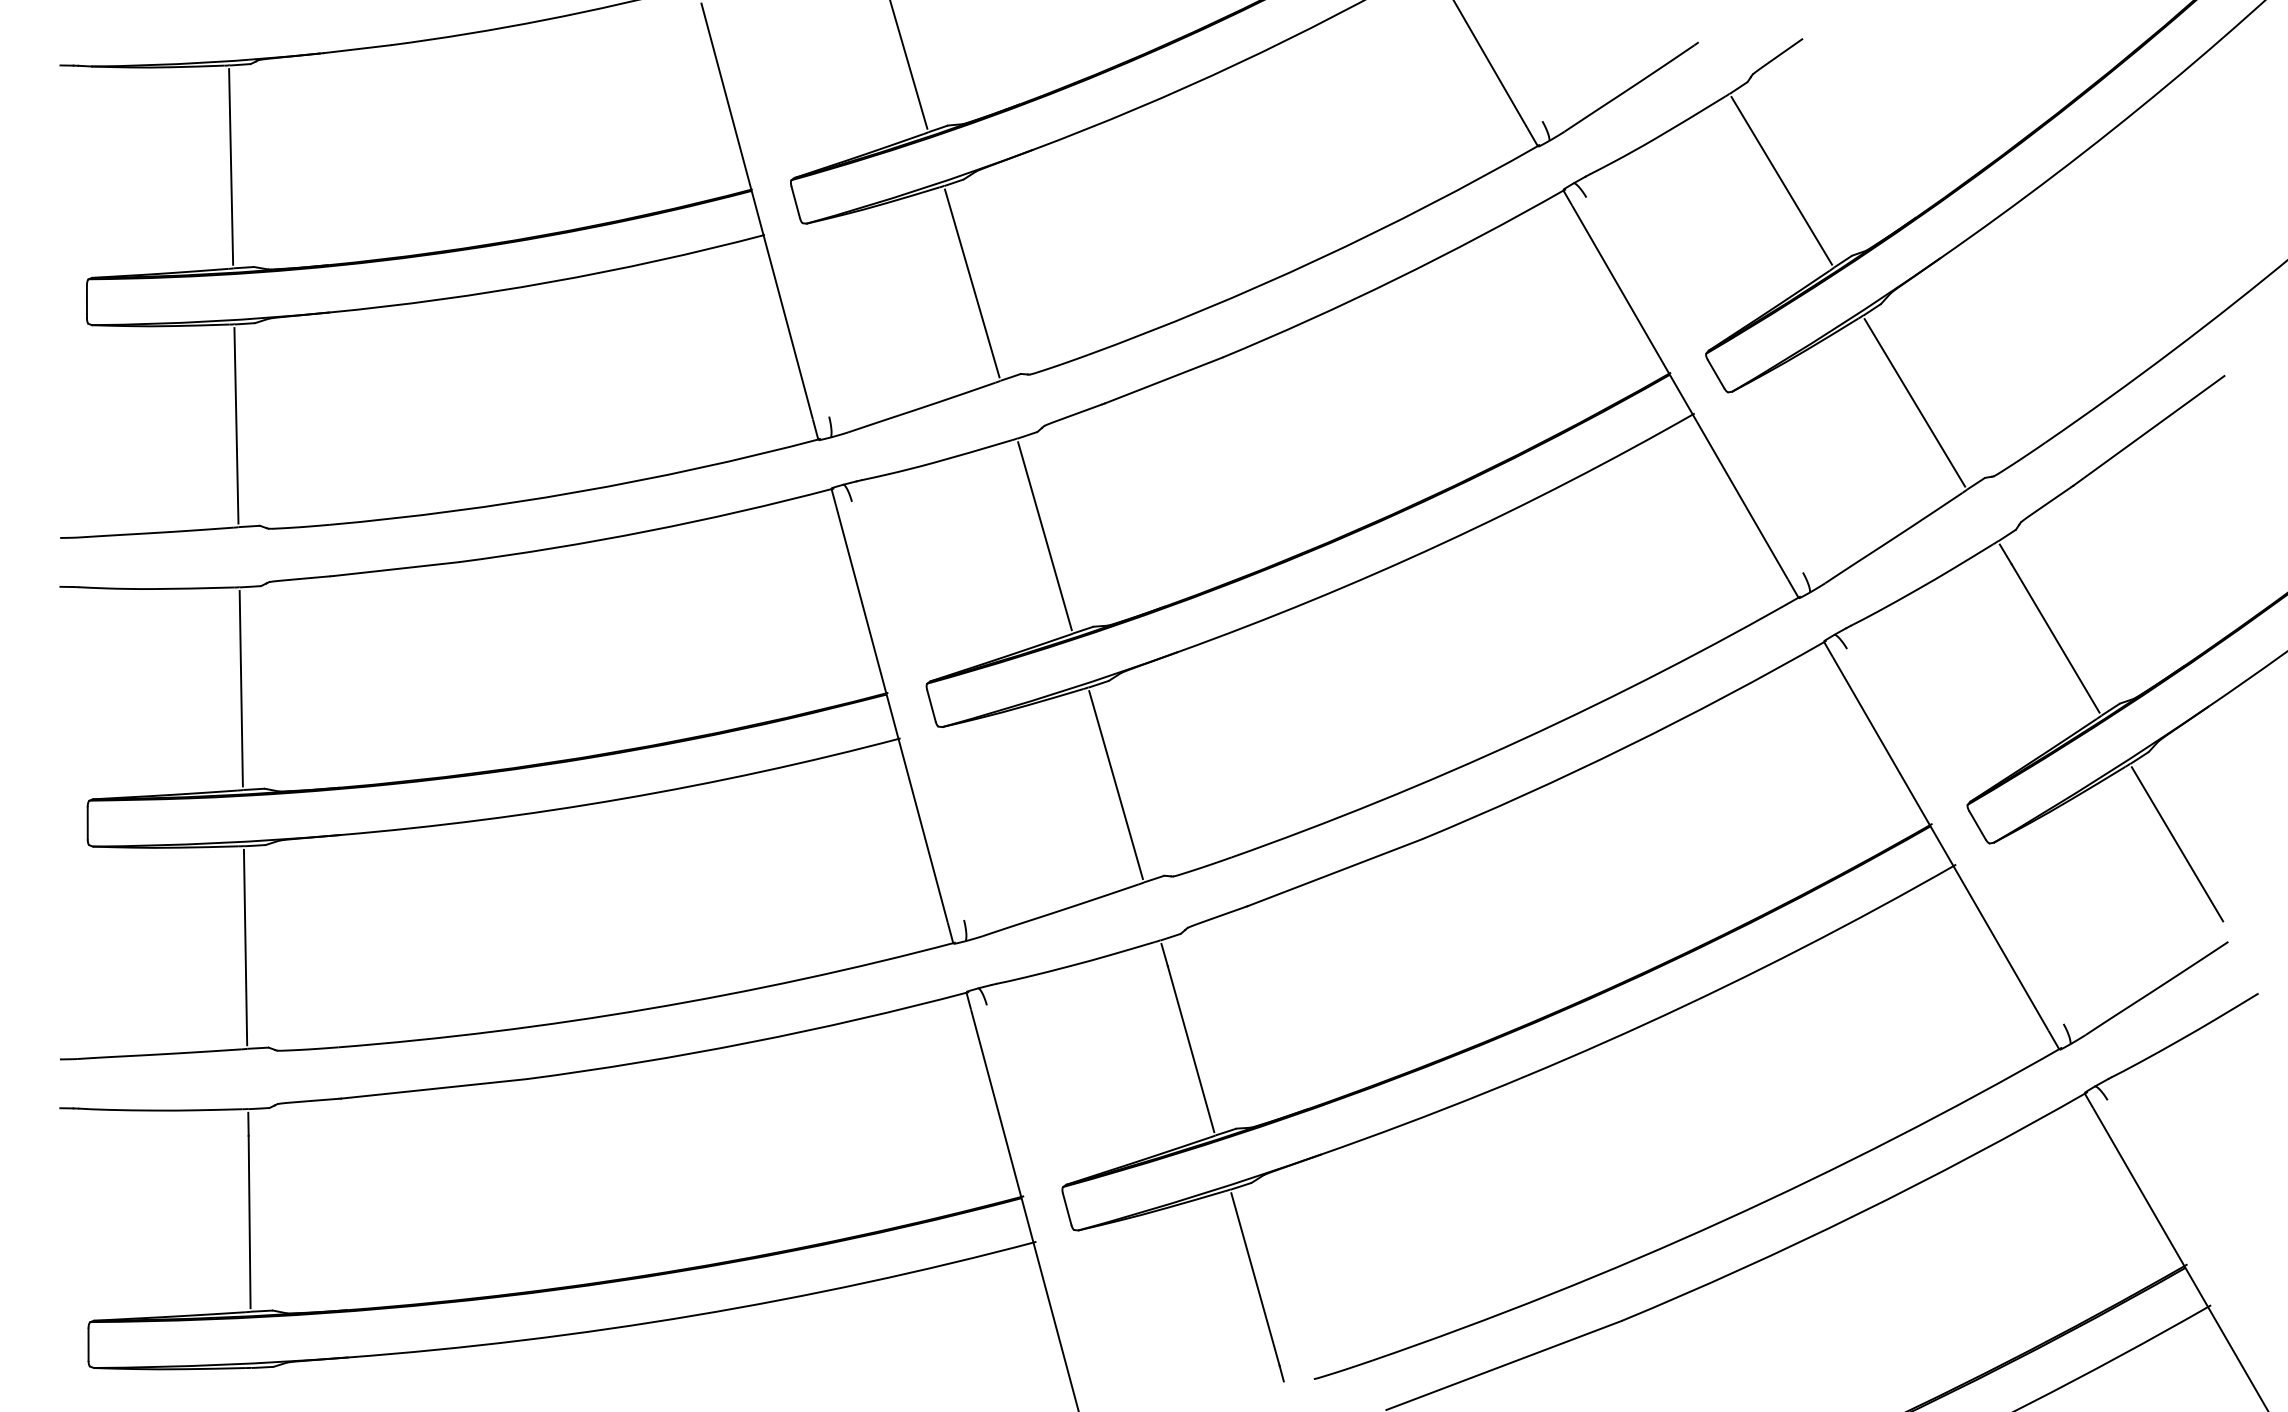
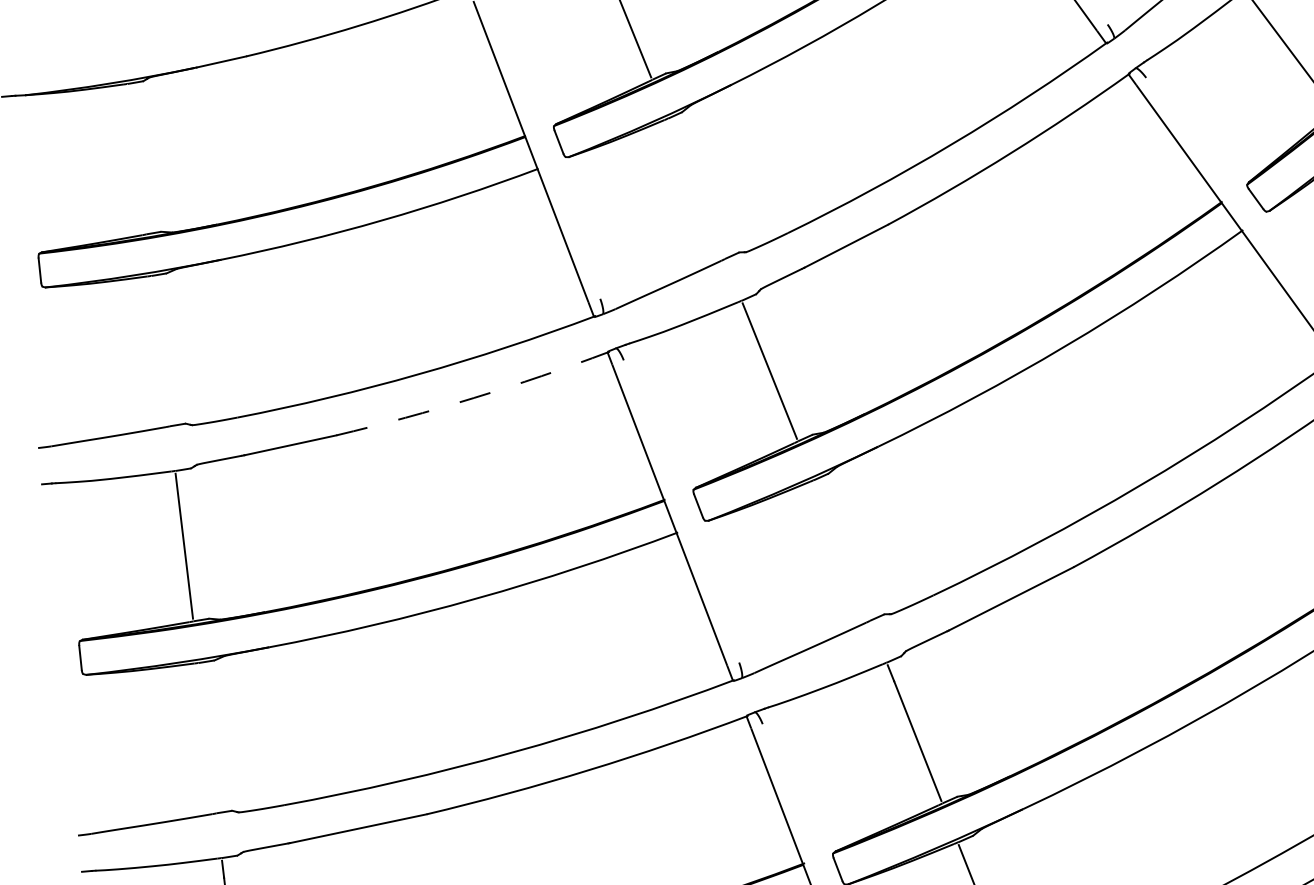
line: (231, 166) -> (136, 158), removed
line: (972, 283) -> (696, 188), removed
line: (236, 425) -> (160, 350), removed
arc: (647, 531) -> (474, 398), solid -> dashed
line: (1115, 785) -> (841, 550), removed
line: (245, 947) -> (207, 738), removed

